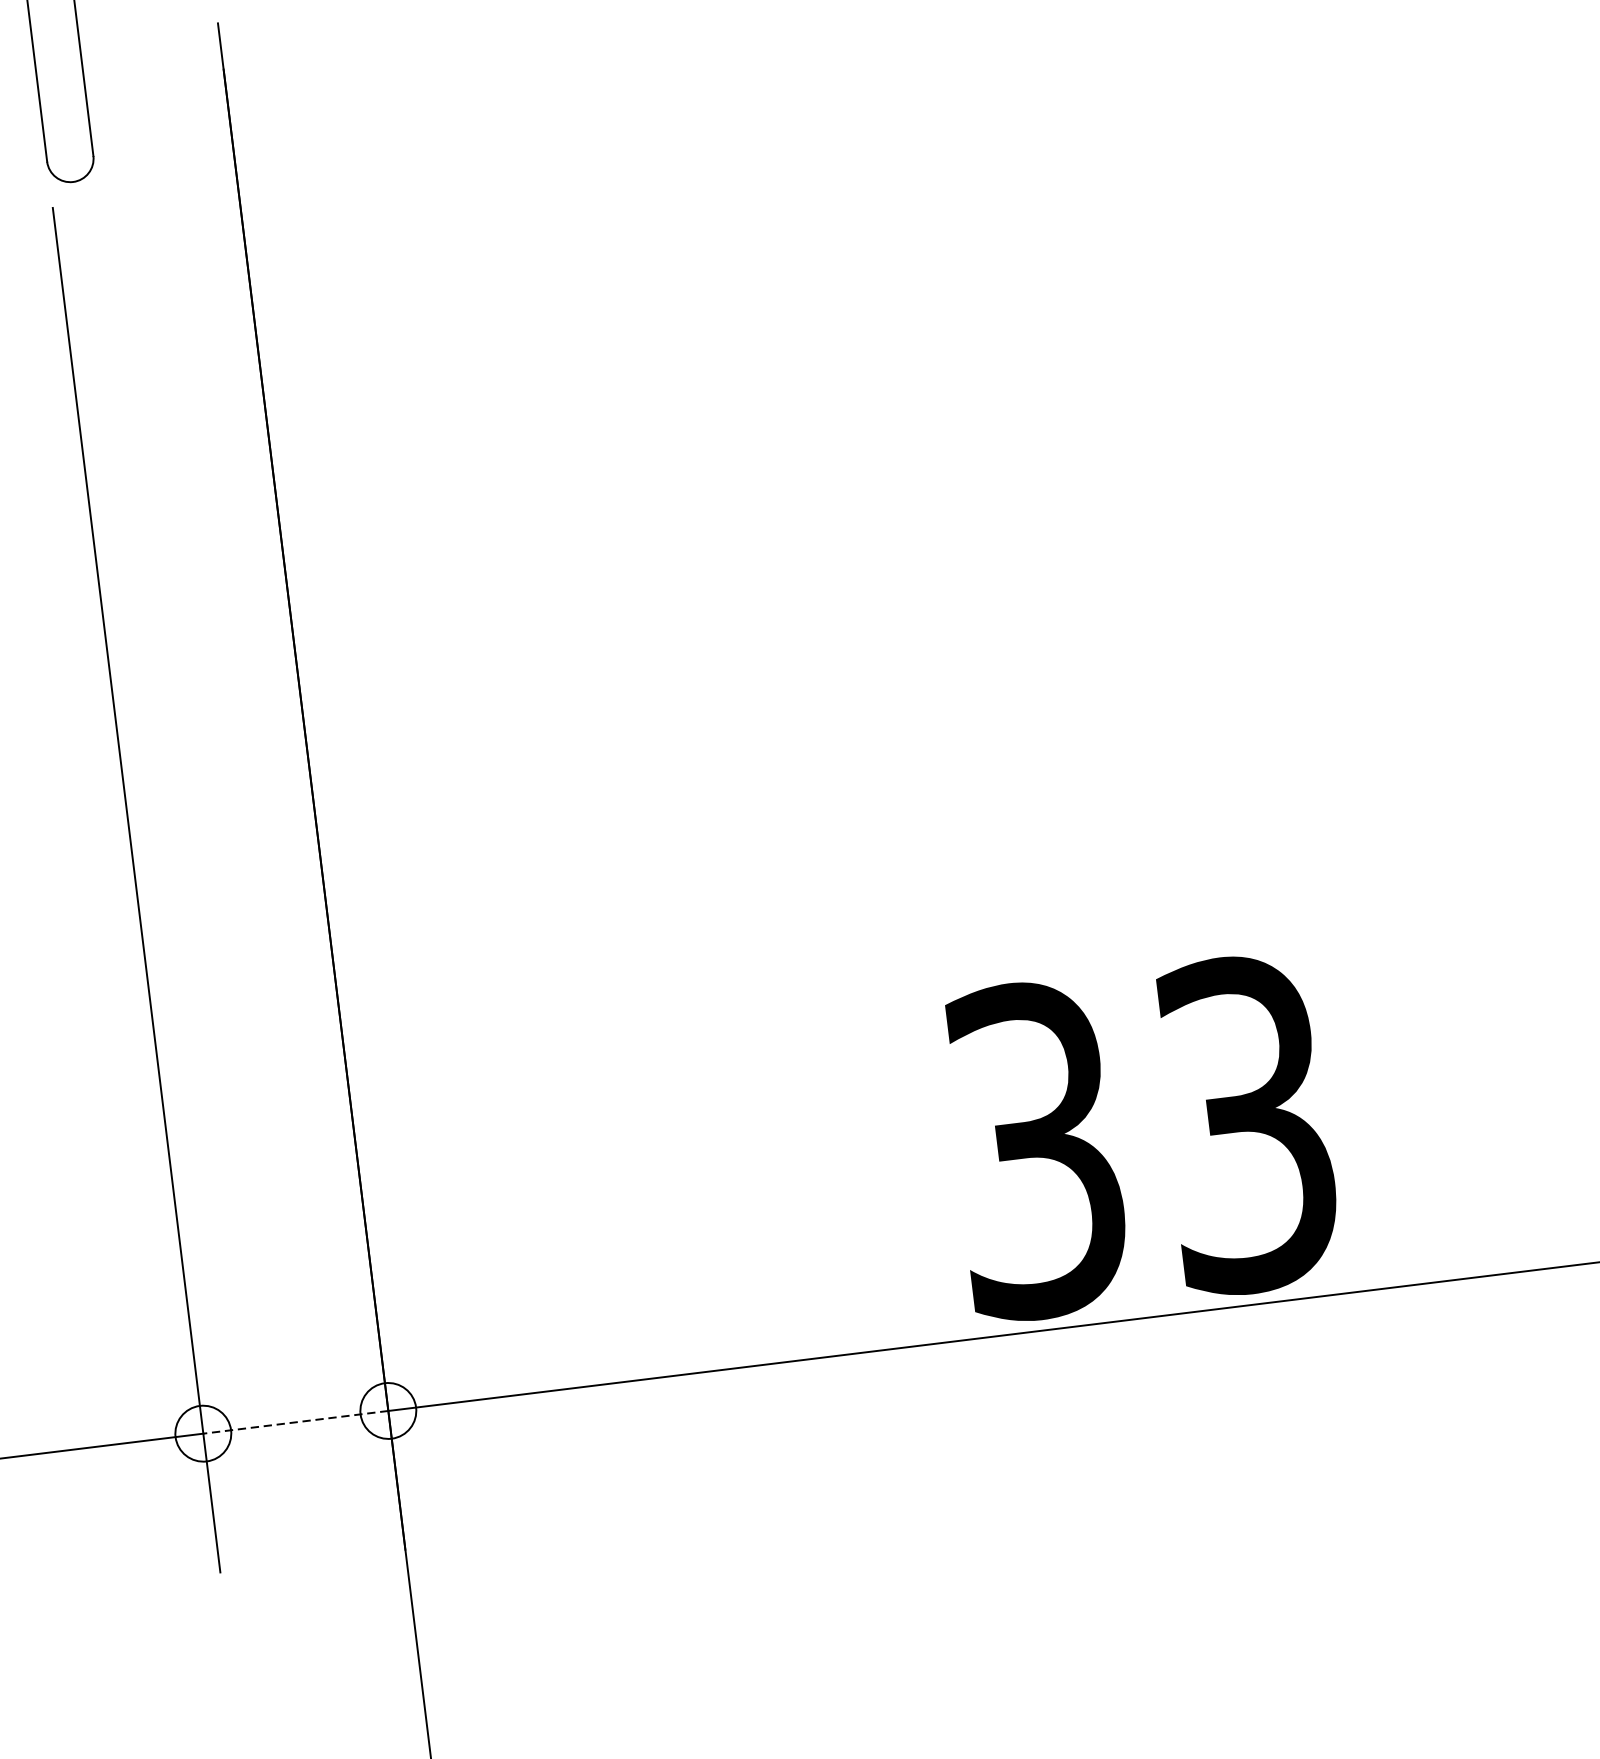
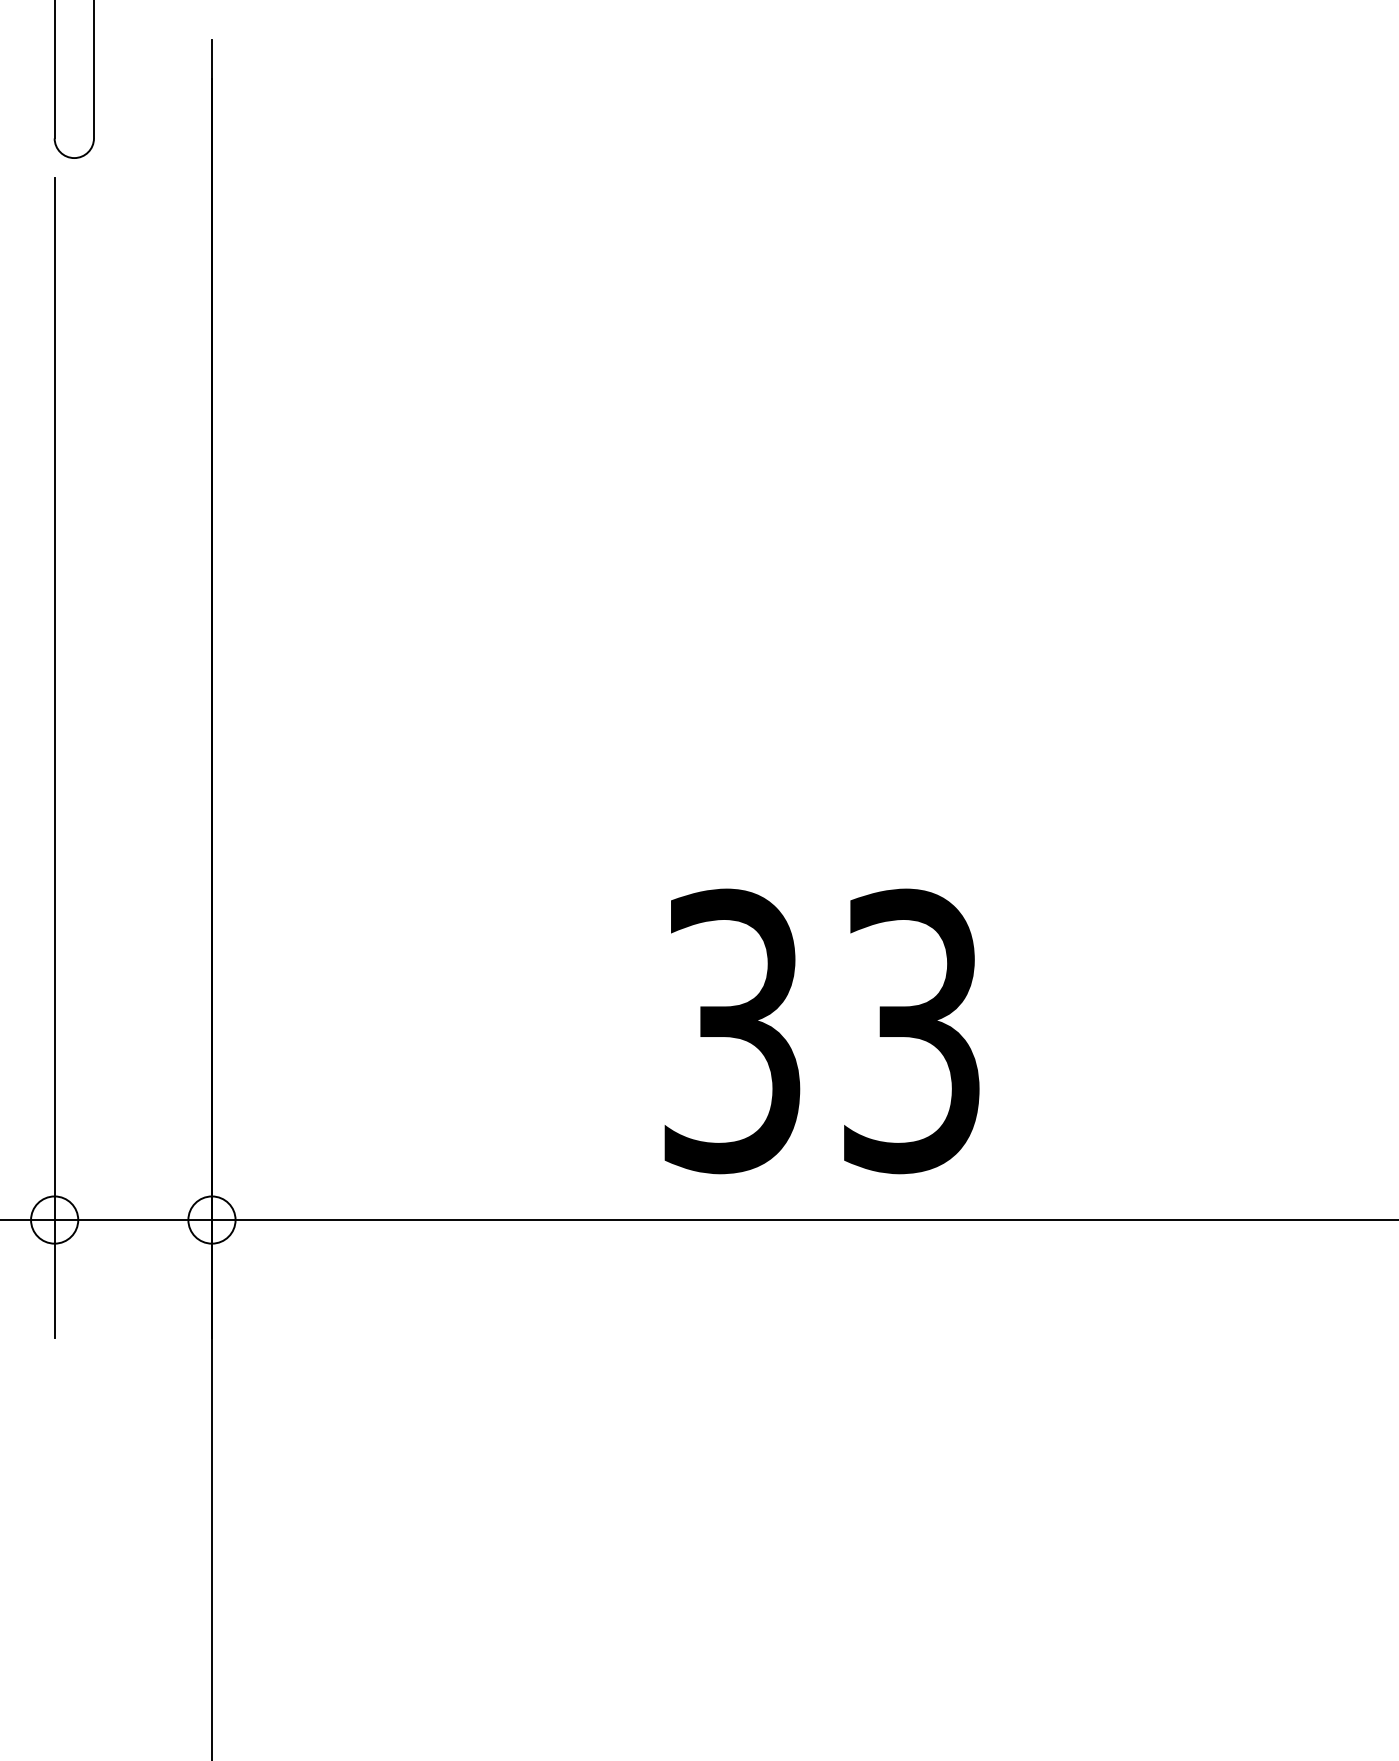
text: (1140, 1137) -> (821, 1031), moved
line: (296, 1422) -> (133, 1220), dashed -> solid

